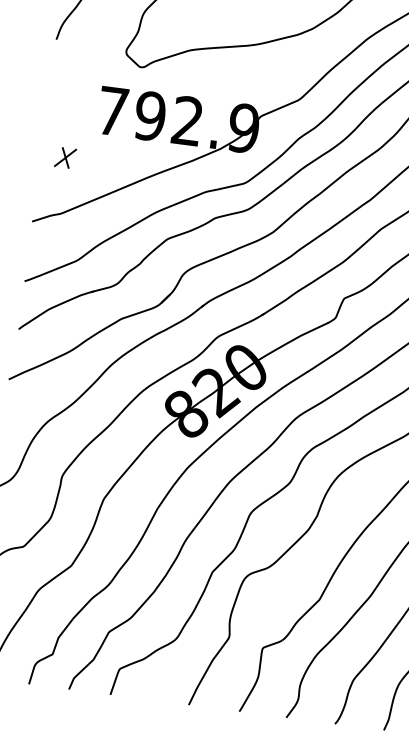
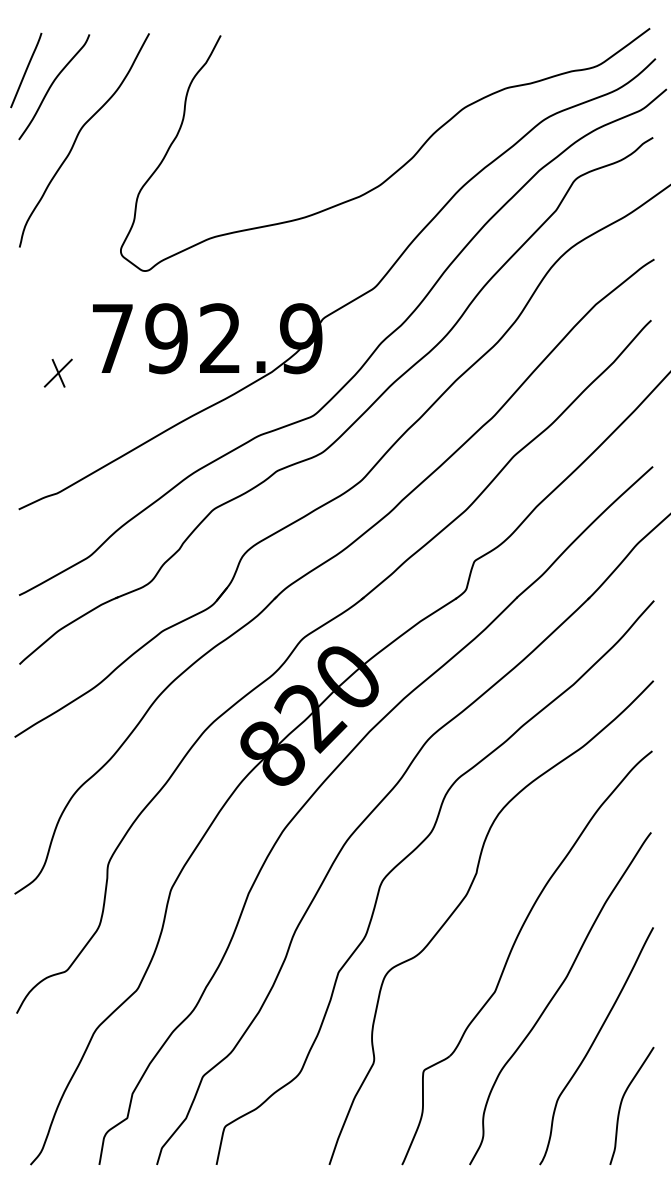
part: (65, 157) -> (57, 372), moved

